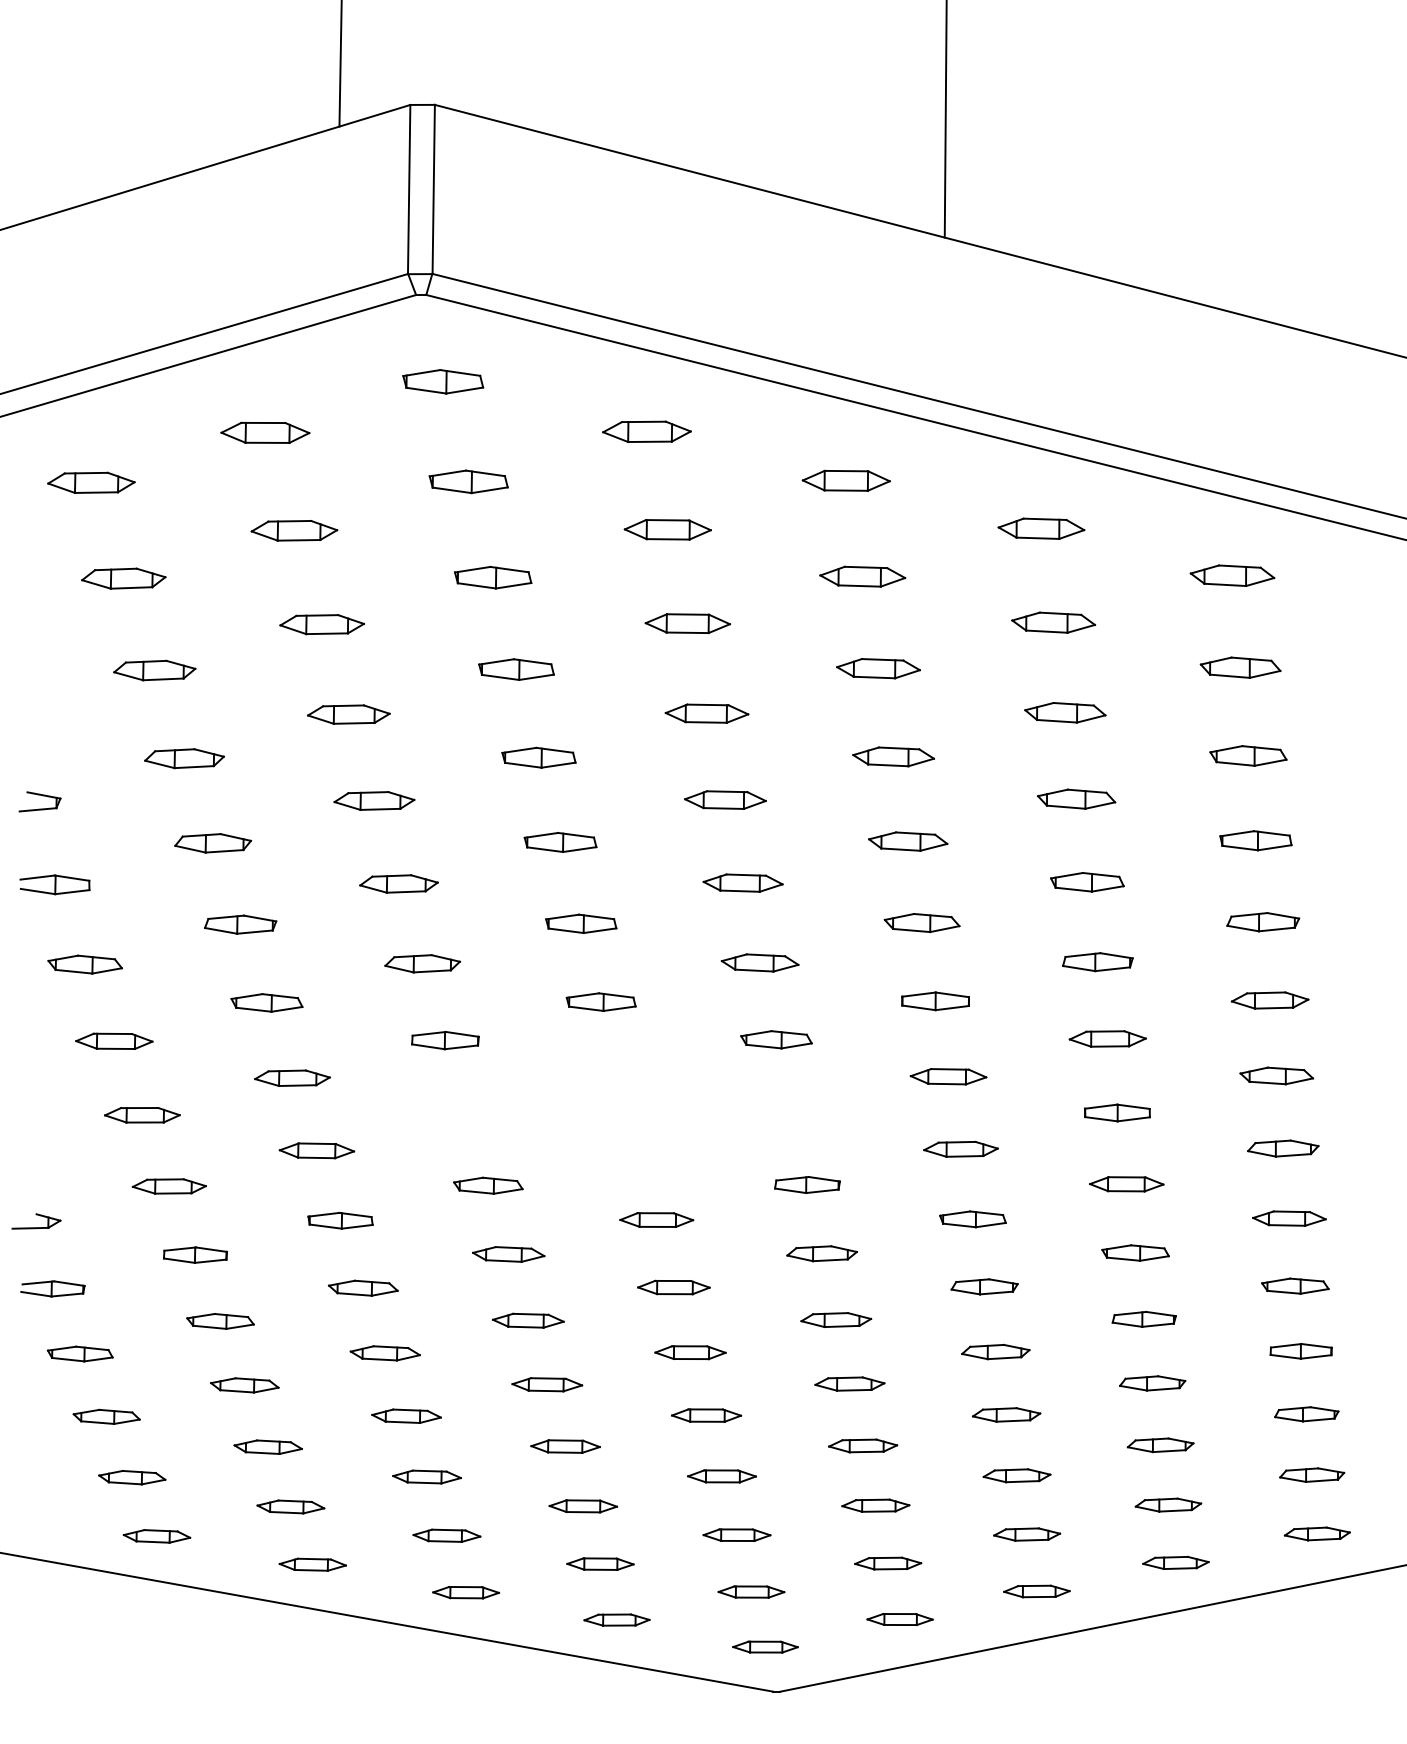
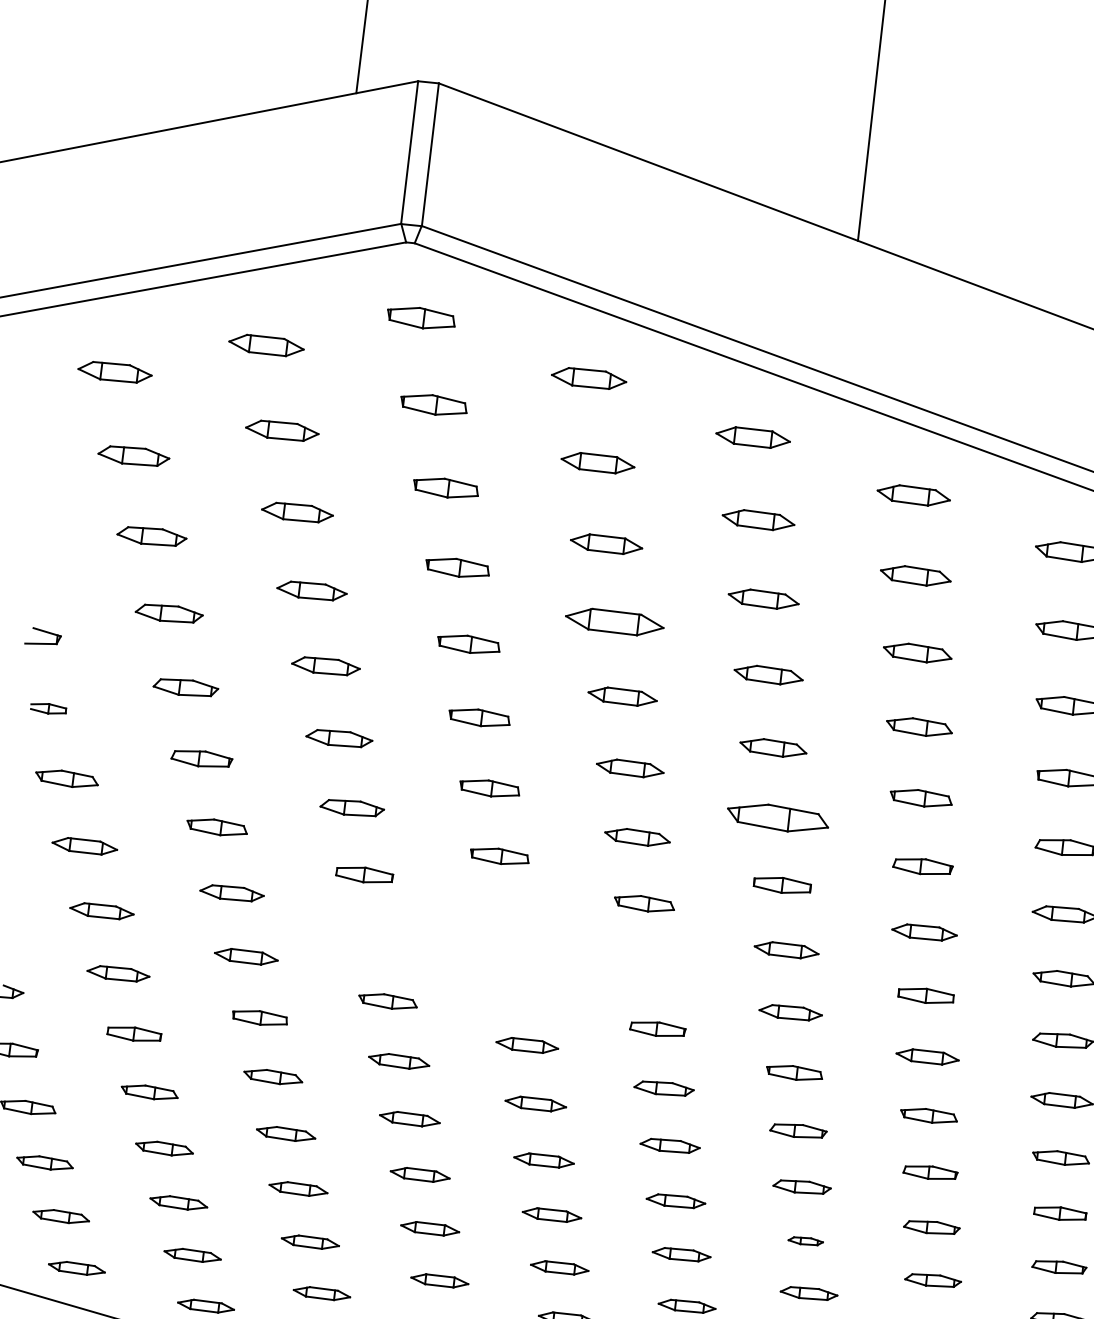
part: (706, 713) -> (614, 621), size x1.4
part: (54, 884) -> (48, 708), size x0.6
part: (921, 922) -> (777, 817), size x1.6
part: (1006, 1414) -> (805, 1240), size x0.6

